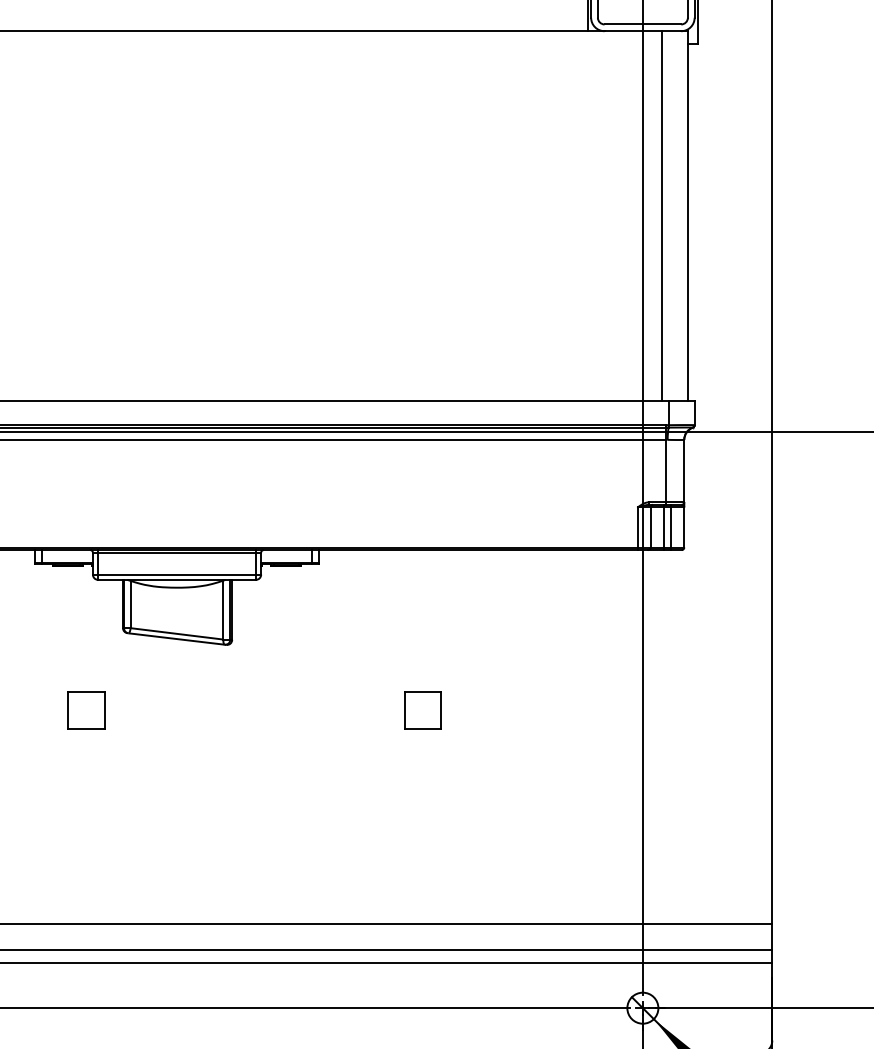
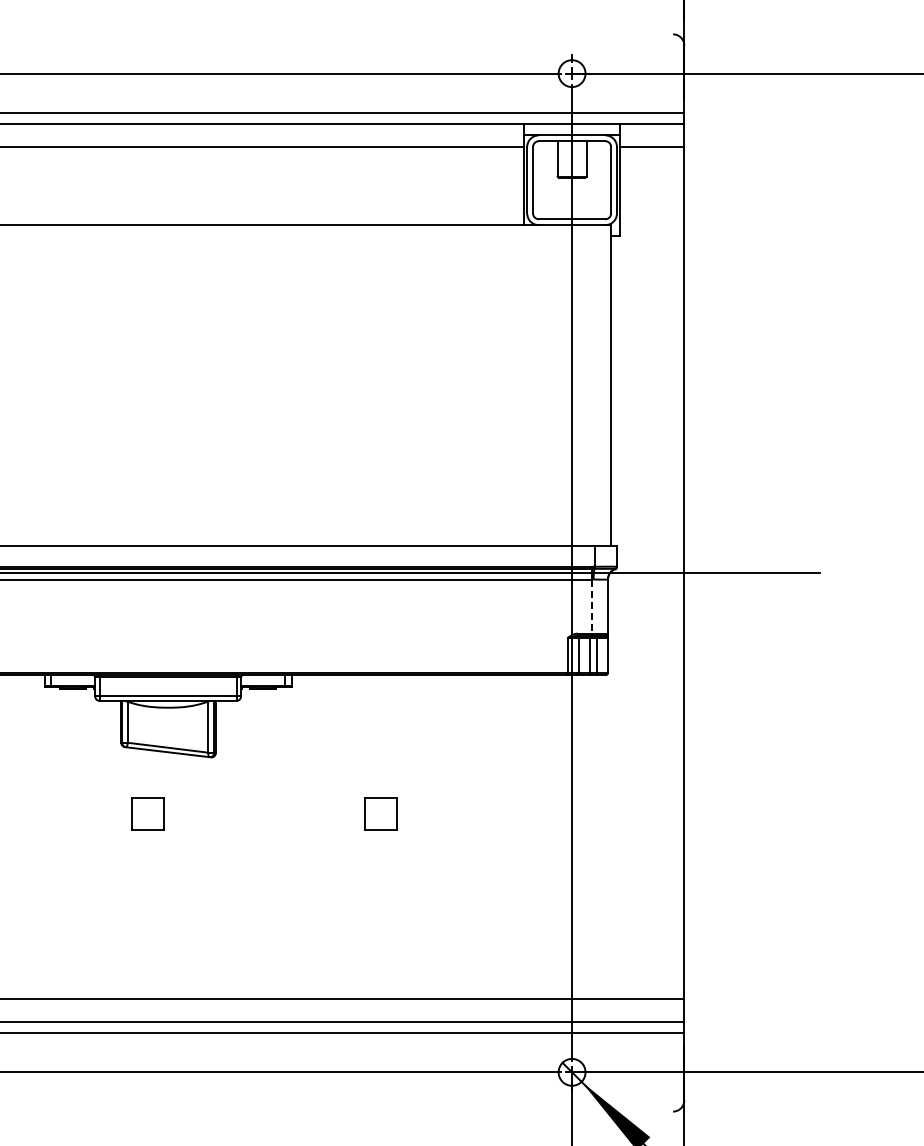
line: (661, 216) -> (588, 385), removed
line: (666, 472) -> (592, 607), solid -> dashed
part: (86, 709) -> (147, 813), moved

